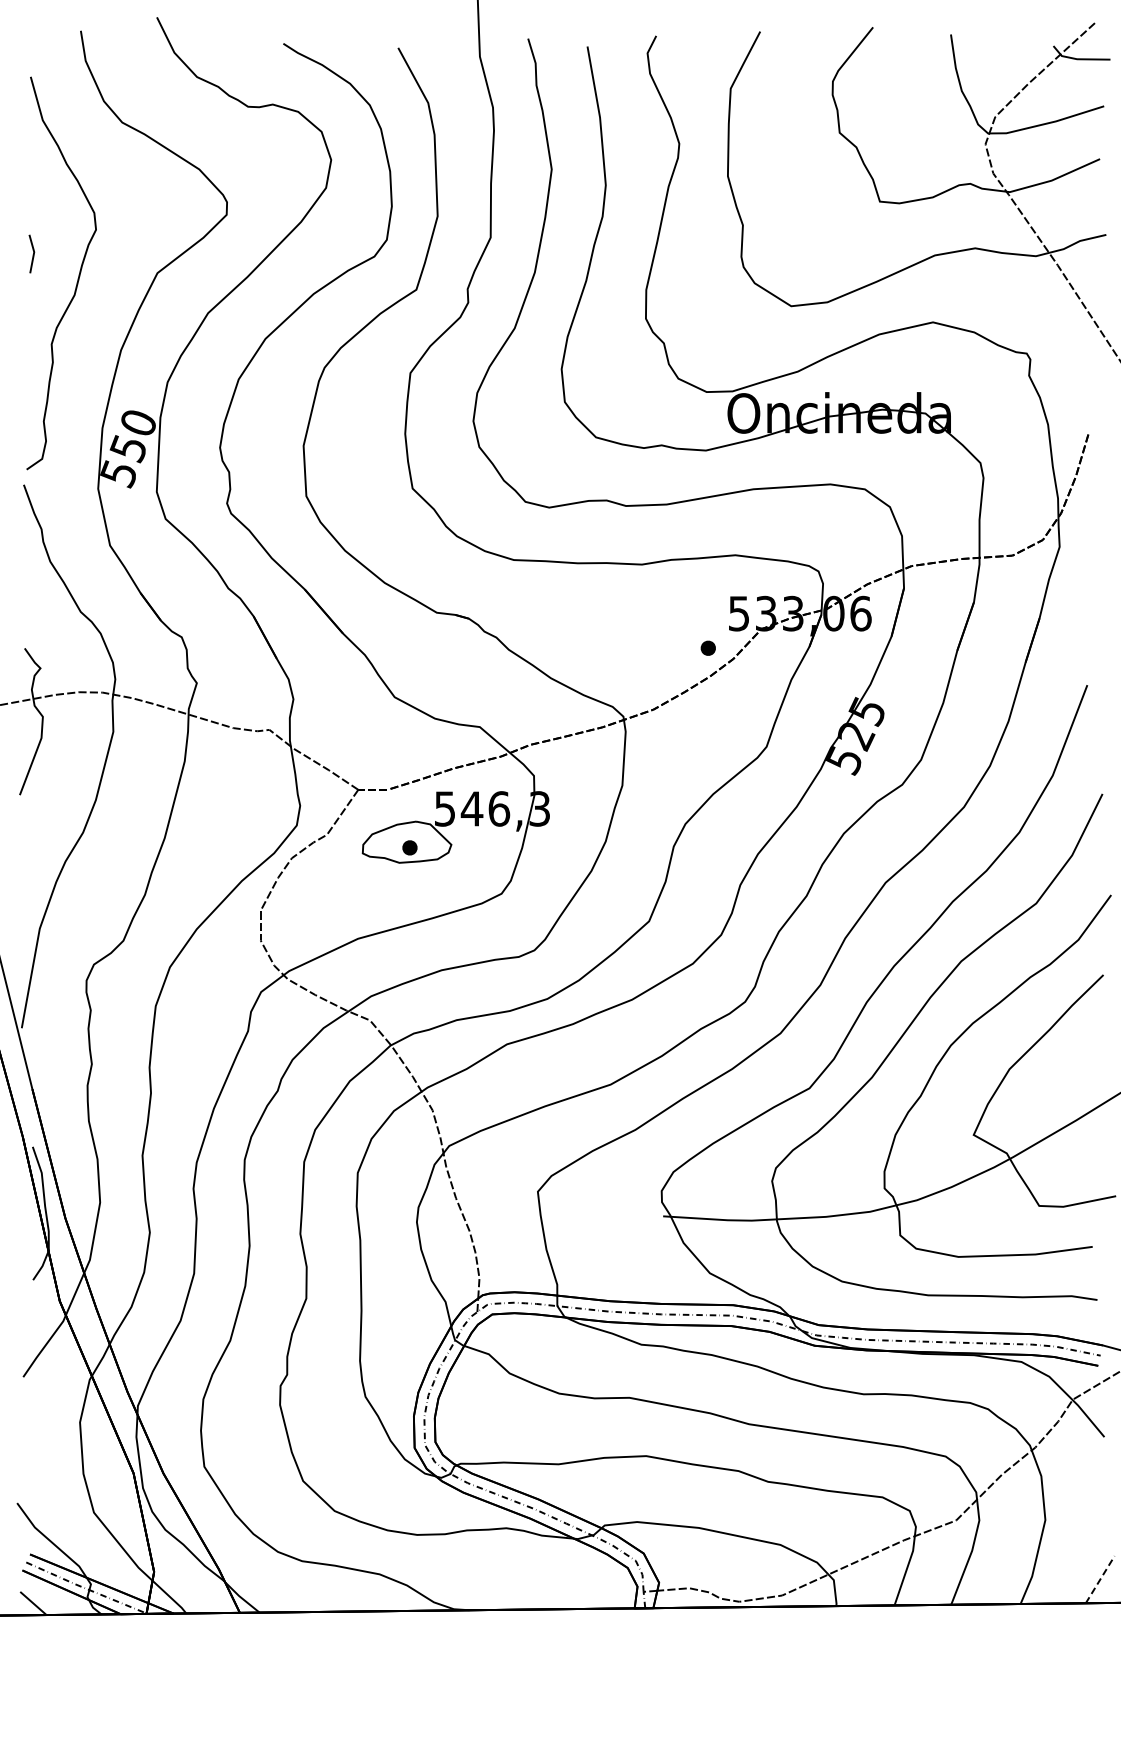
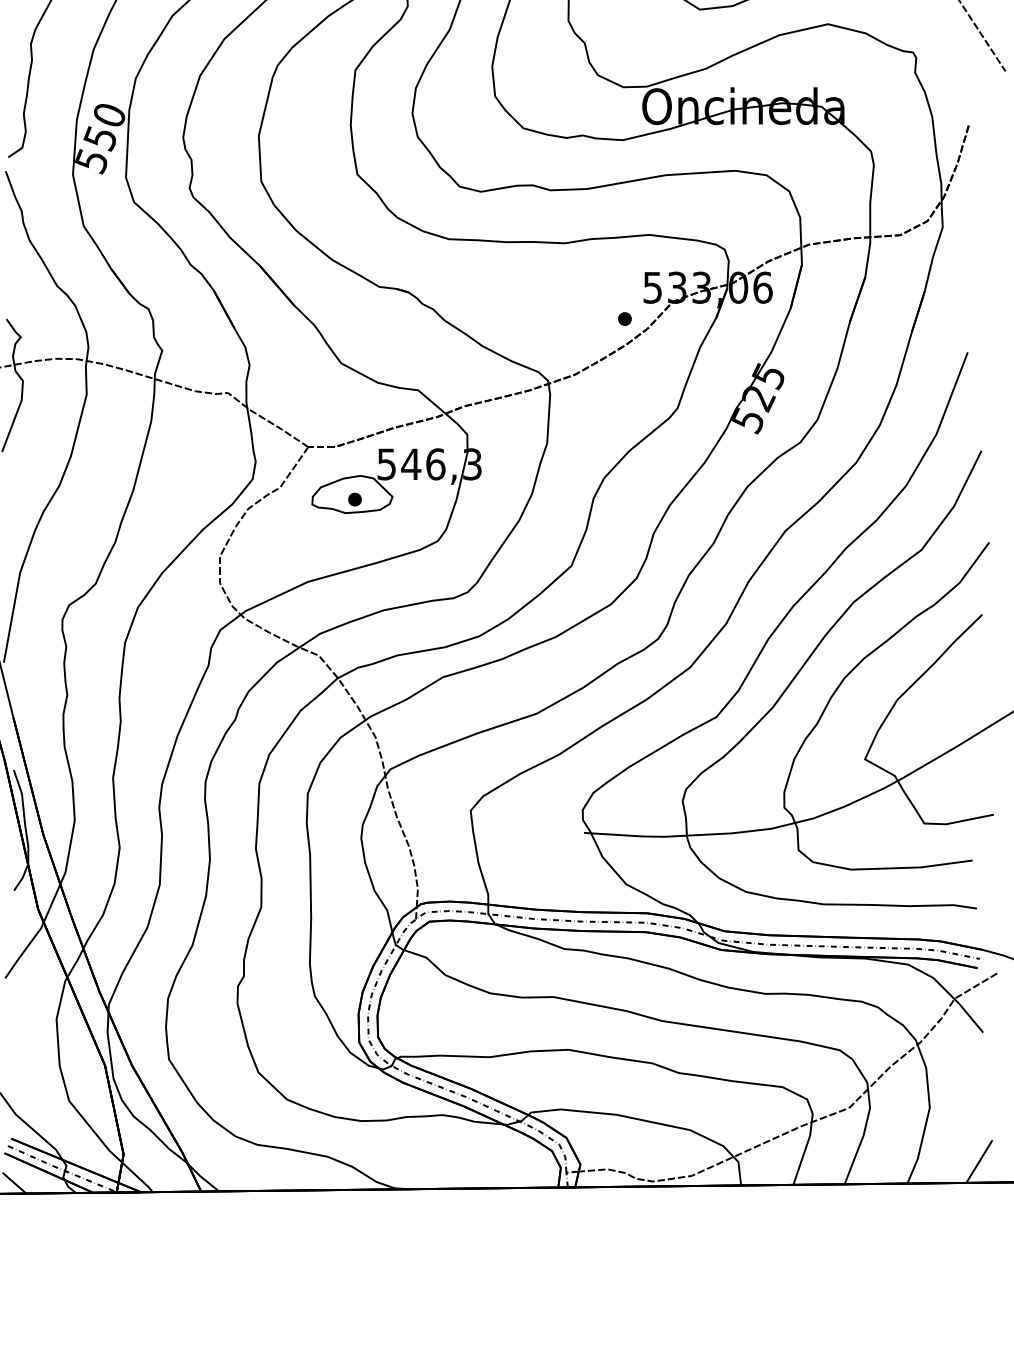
line: (1100, 1579) -> (979, 1161), dashed -> solid

